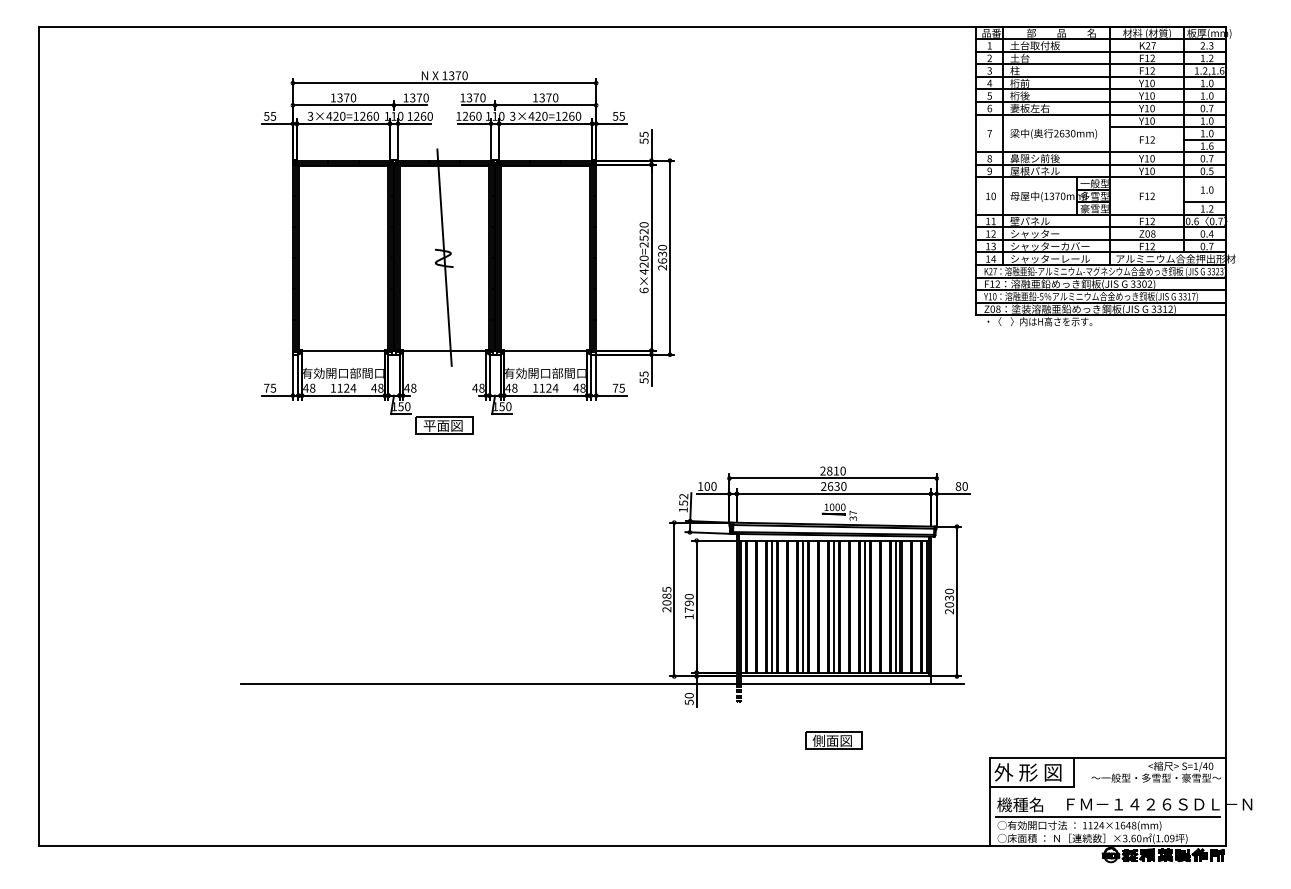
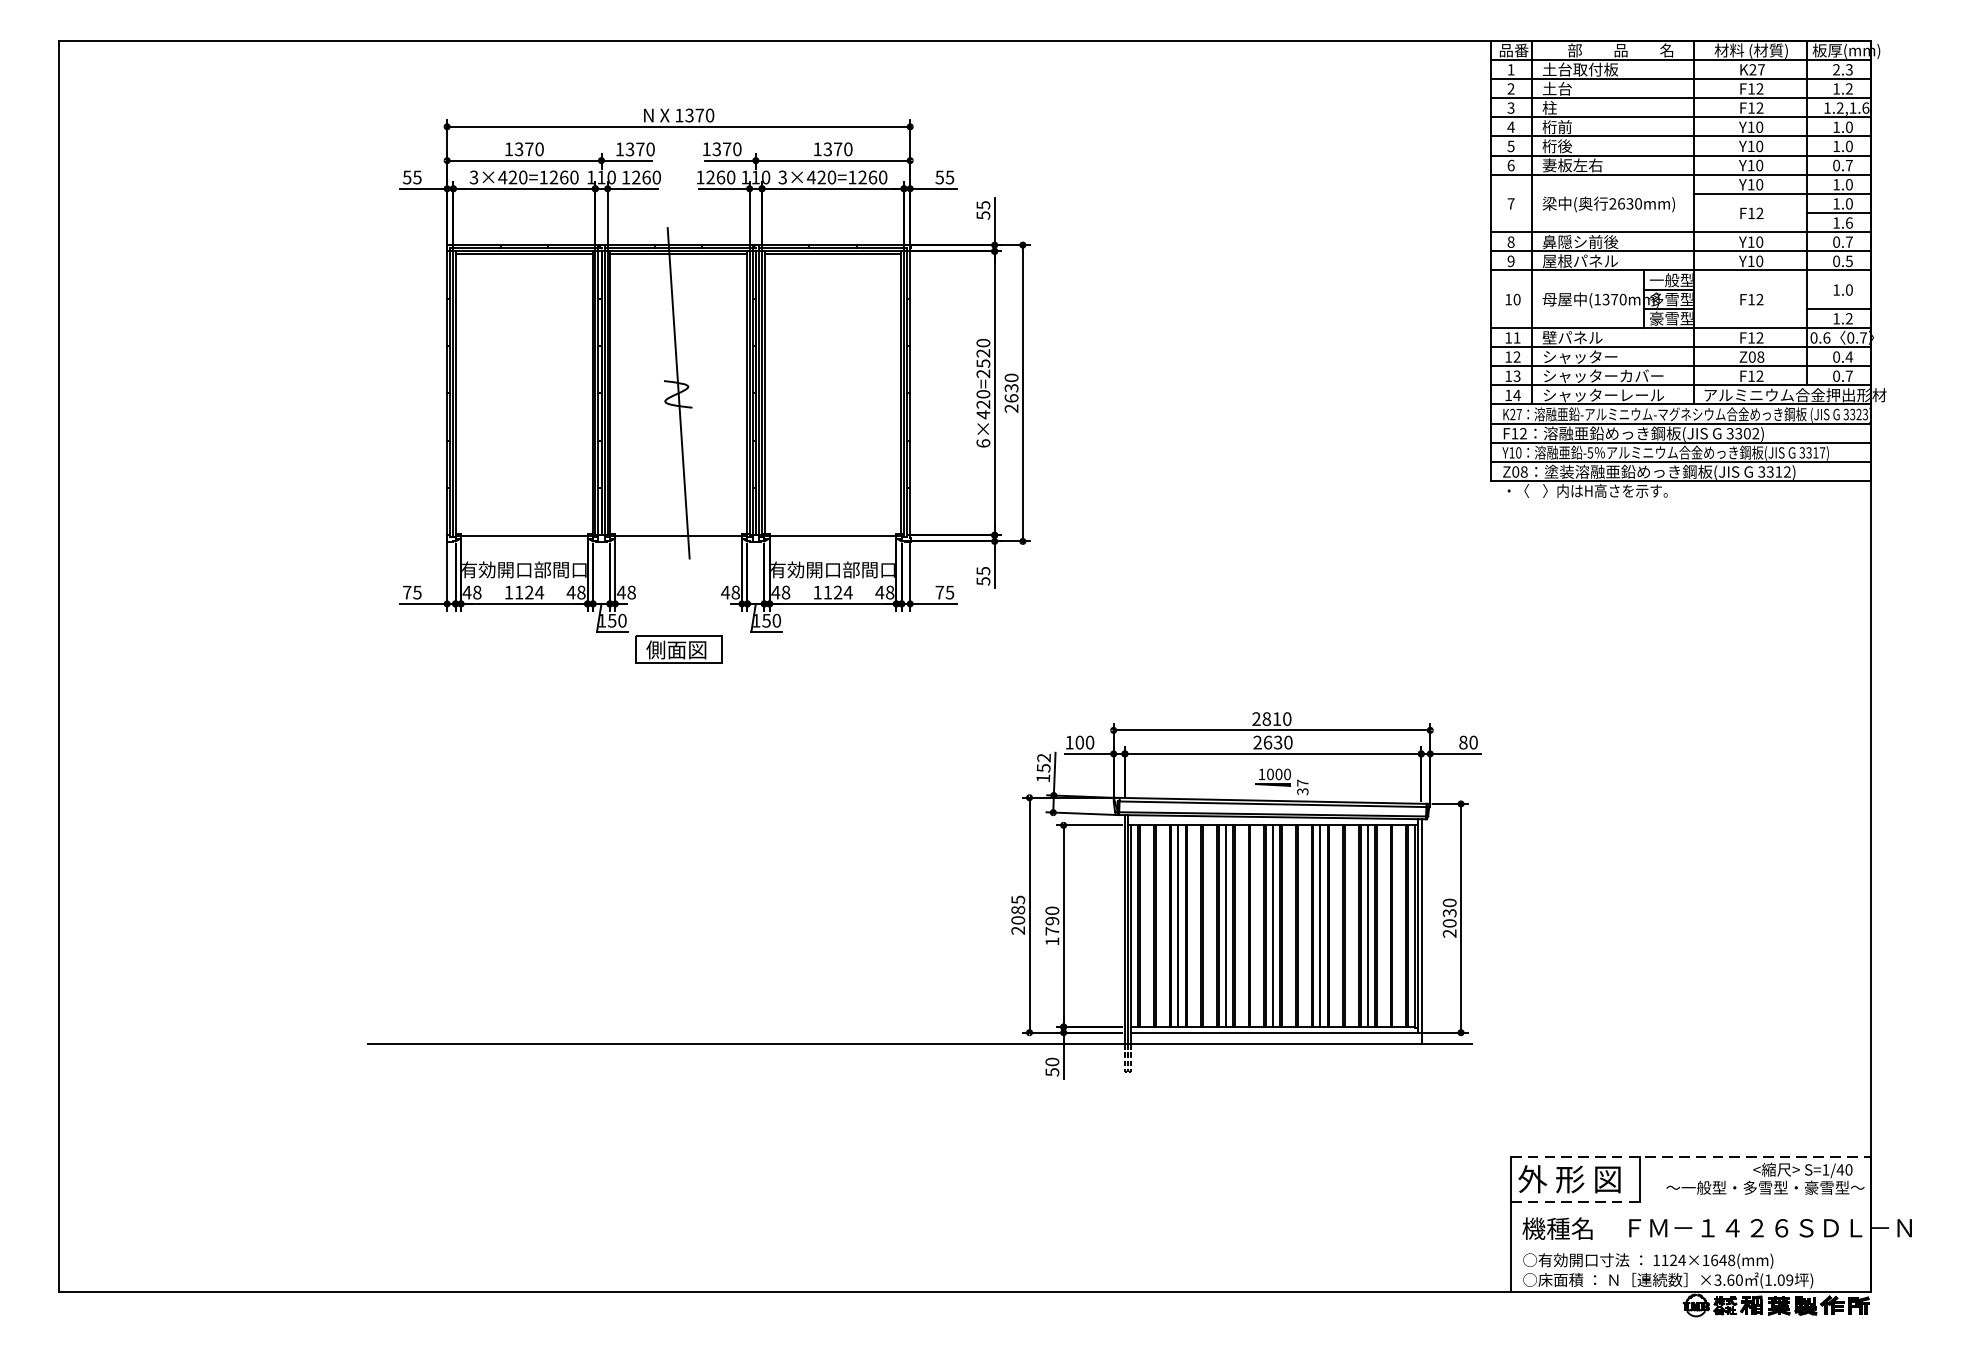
text: (429, 425) -> (655, 649), 平面図 -> 側面図
part: (833, 740) -> (1272, 1130), removed
line: (1108, 757) -> (1692, 1156), solid -> dashed
line: (1032, 787) -> (1576, 1202), solid -> dashed
line: (1107, 816) -> (1690, 1246), removed

